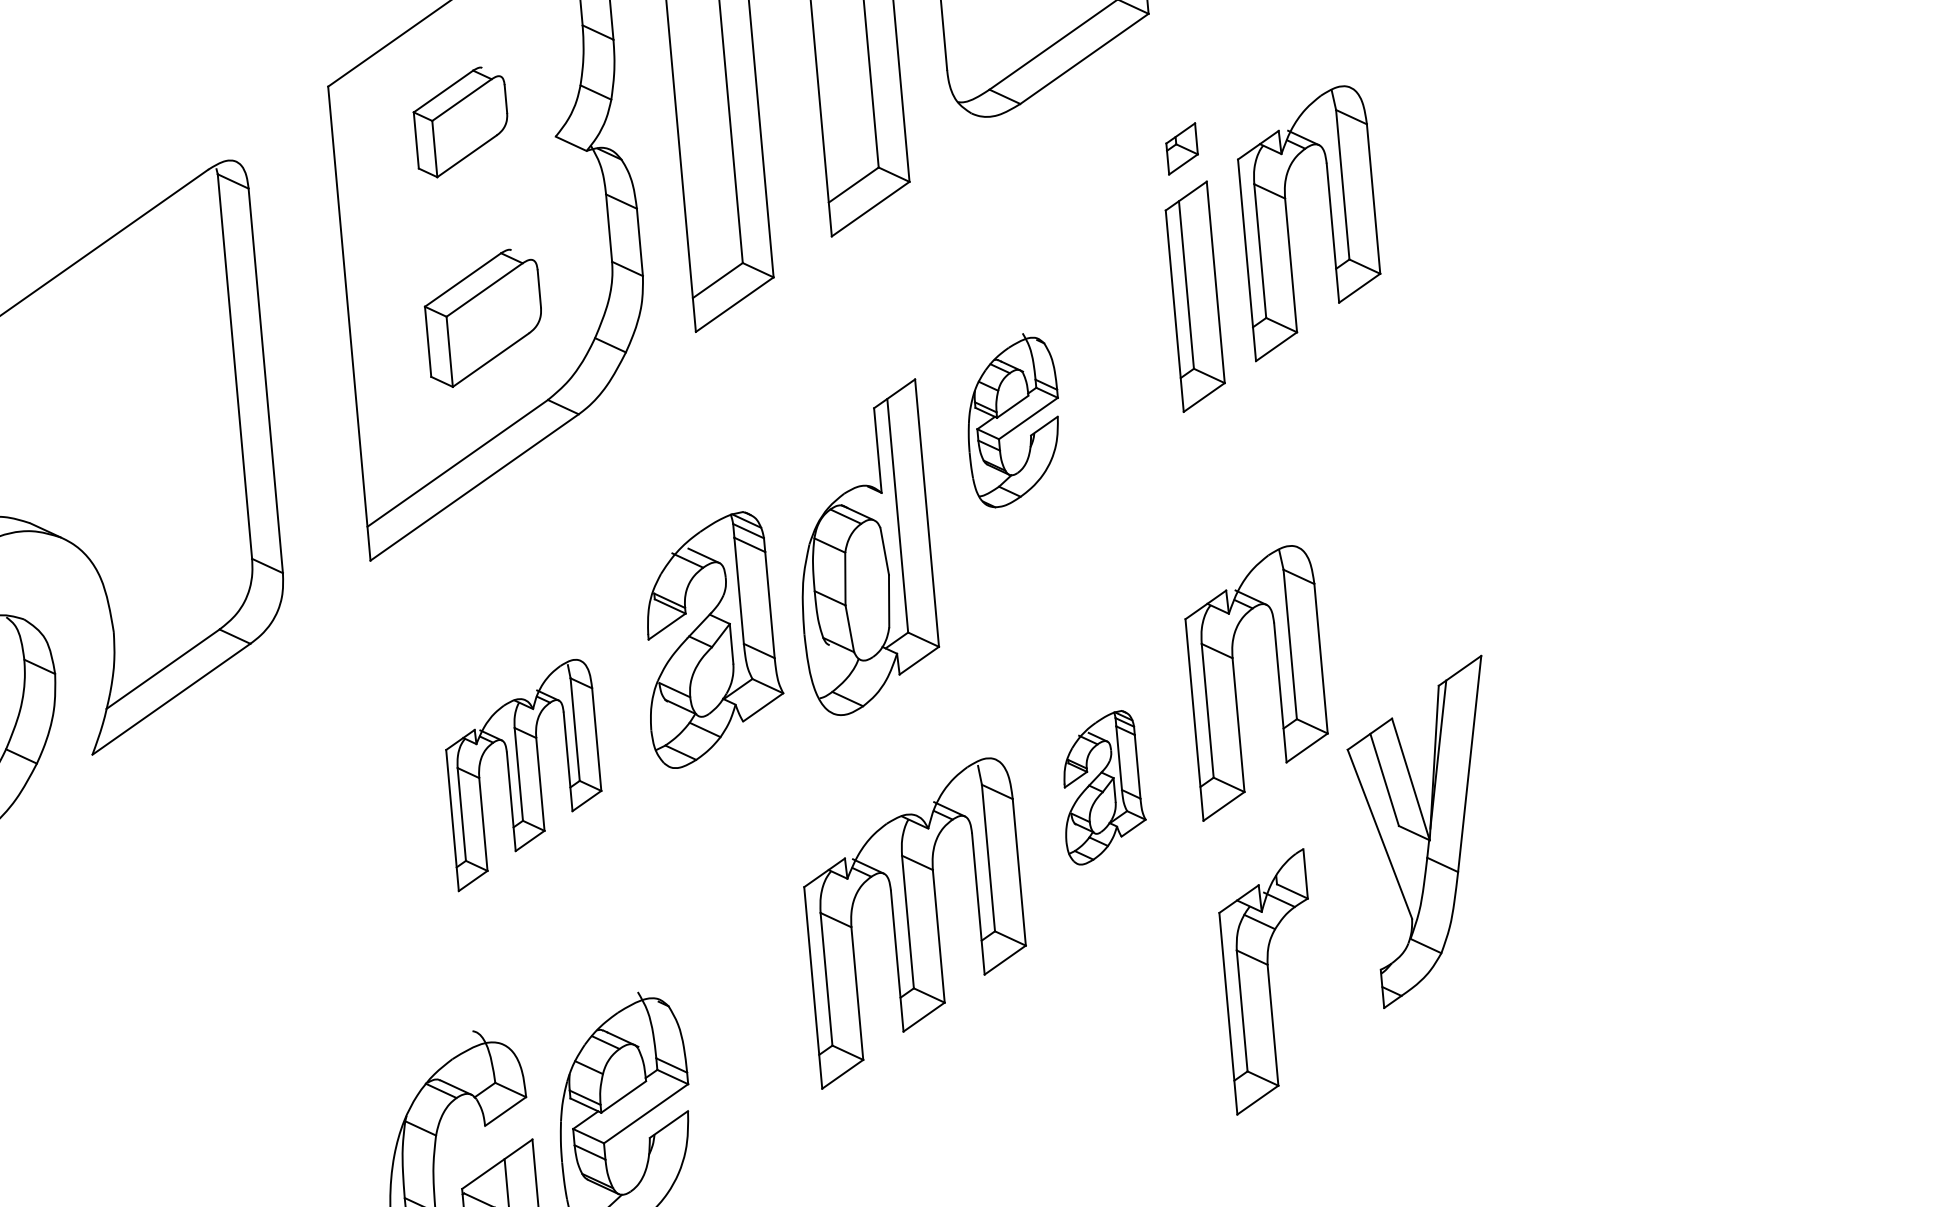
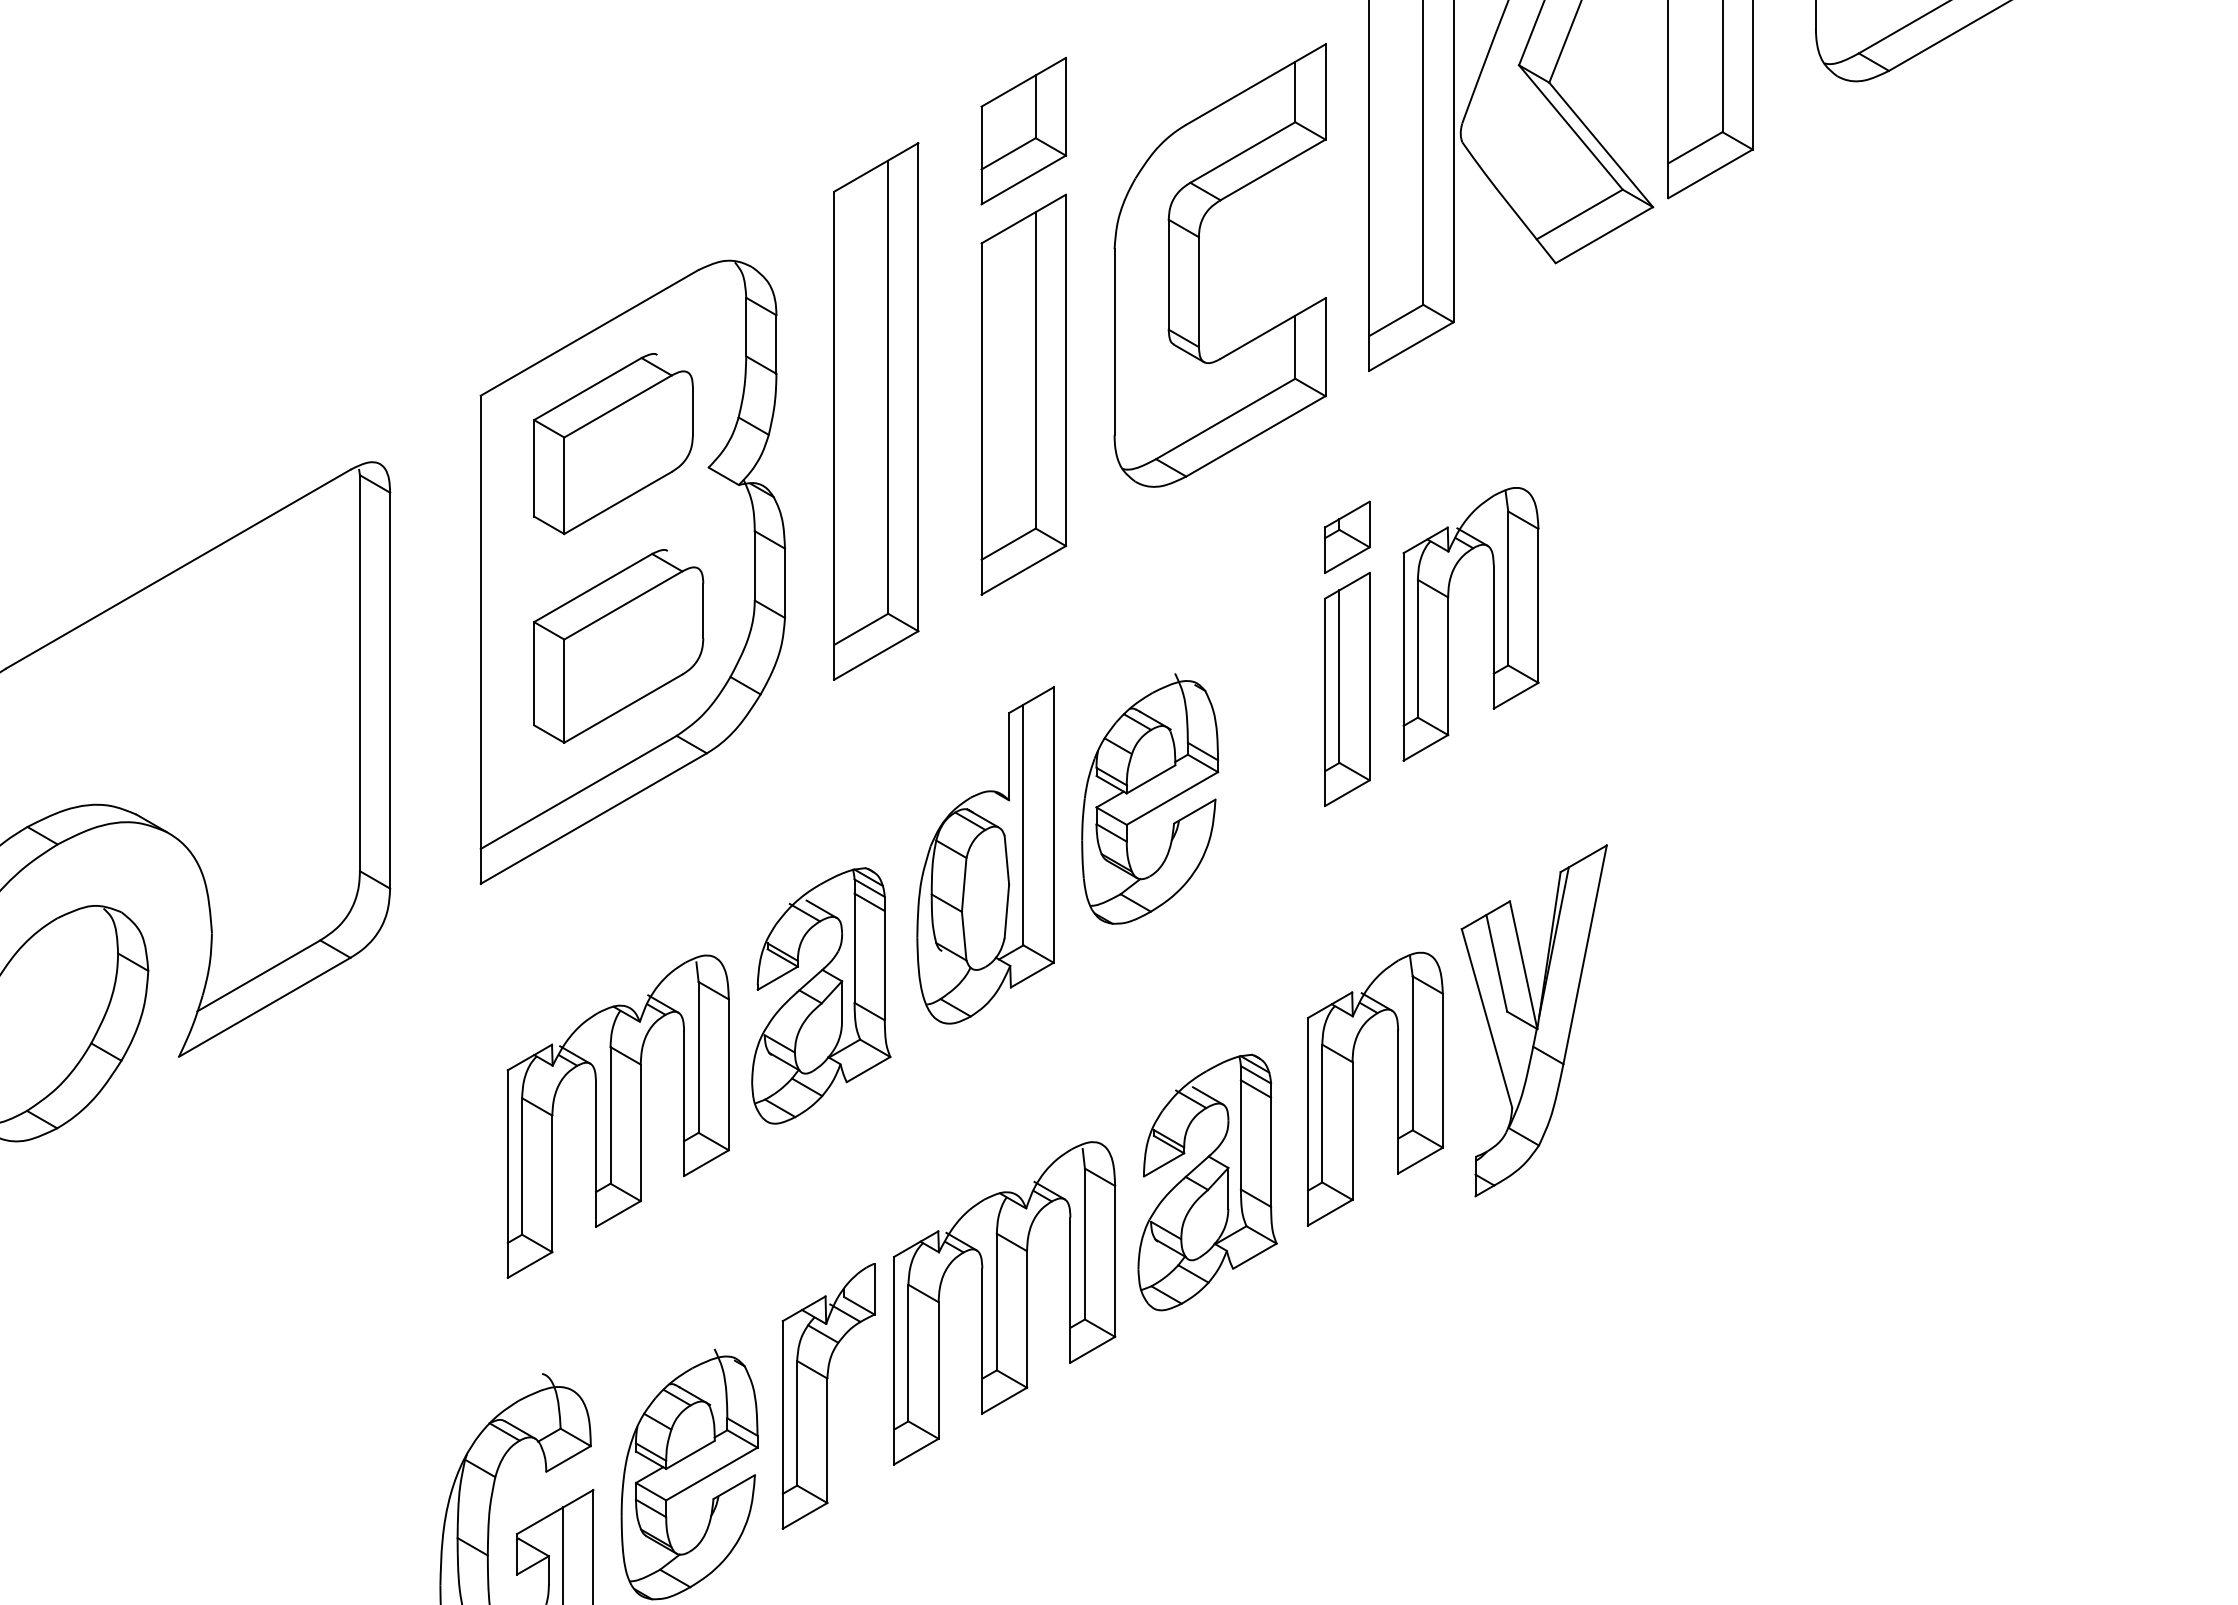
part: (461, 122) -> (613, 444), size x1.67
part: (1182, 148) -> (1347, 536), size x1.43
part: (483, 318) -> (618, 646), size x1.43
part: (1013, 419) -> (1150, 798), size x1.43
part: (863, 548) -> (985, 855), moved
part: (523, 774) -> (617, 1116), size x1.43
part: (1102, 787) -> (1207, 1182), size x1.67
part: (1425, 832) -> (1533, 1020), moved
part: (1270, 982) -> (828, 1396), moved

